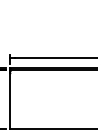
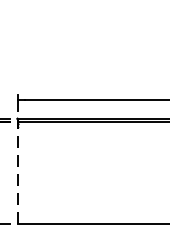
line: (10, 101) -> (18, 176), solid -> dashed

